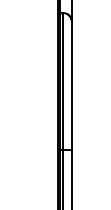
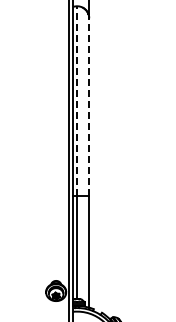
line: (63, 81) -> (77, 101), solid -> dashed
line: (72, 86) -> (89, 107), solid -> dashed

